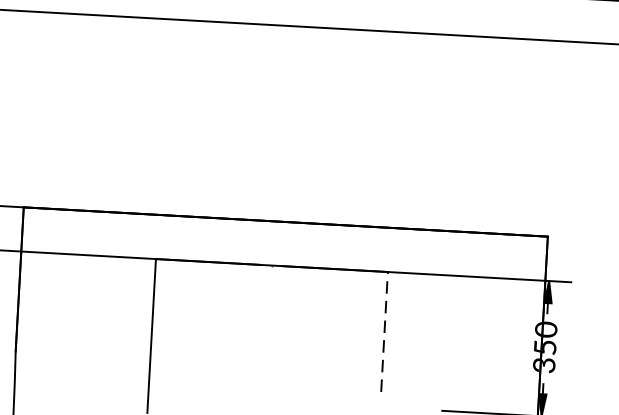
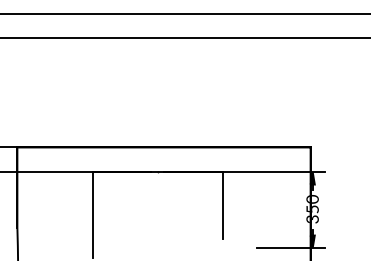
line: (384, 331) -> (222, 205), dashed -> solid

